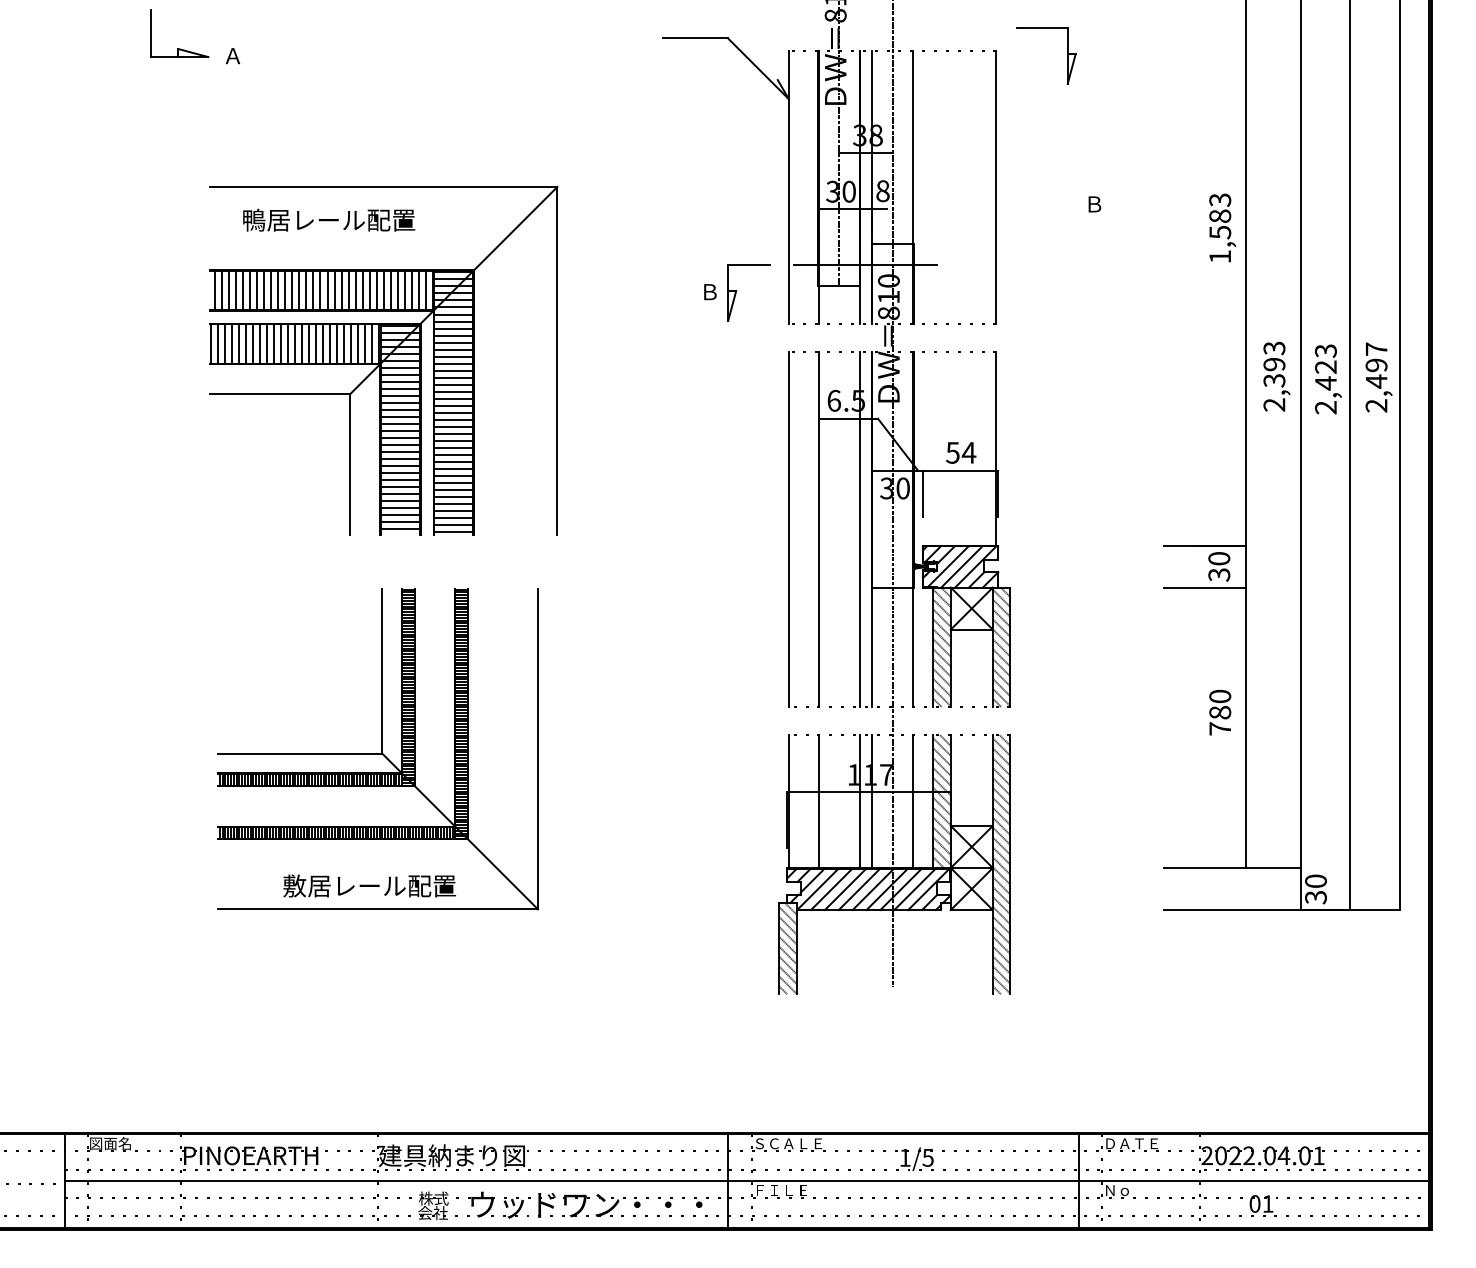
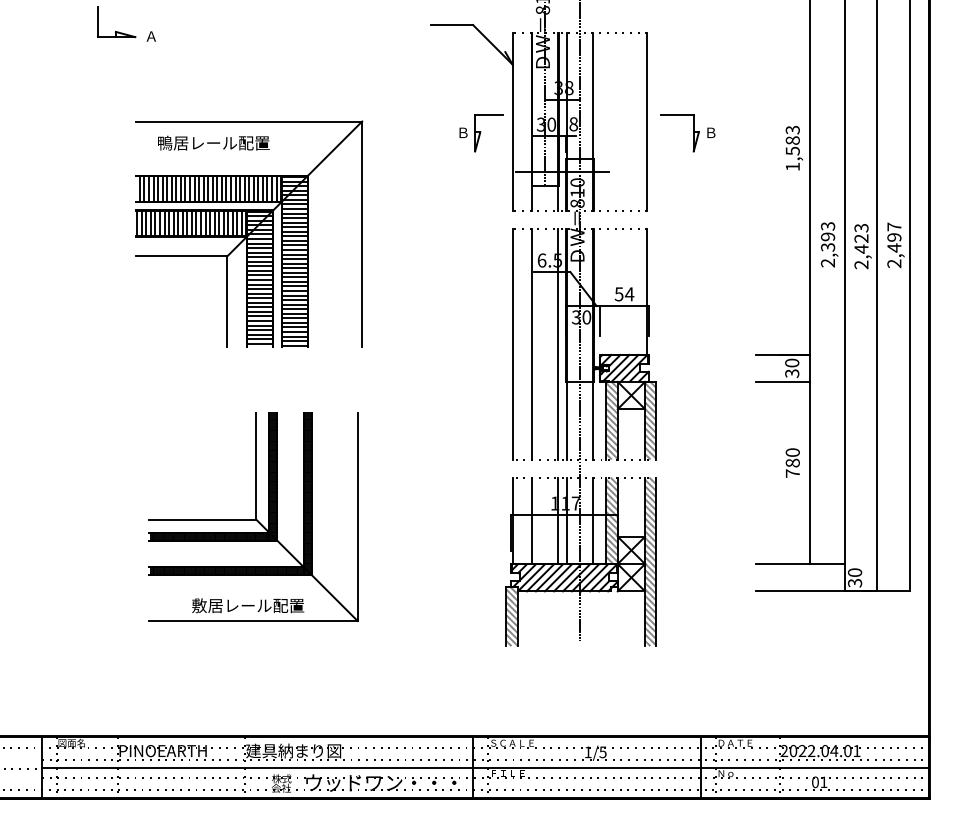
part: (1067, 56) -> (693, 133), moved
part: (738, 293) -> (481, 133), moved
part: (377, 748) -> (253, 516), moved

